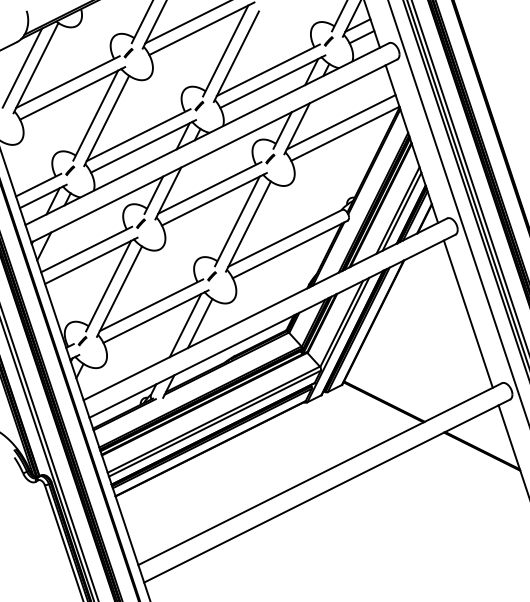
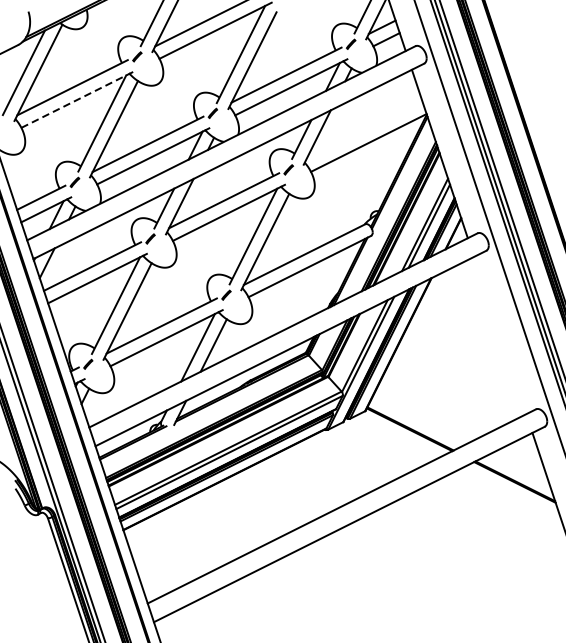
line: (72, 93) -> (77, 99), solid -> dashed
line: (340, 122) -> (363, 130), removed
line: (467, 313) -> (499, 334), removed

